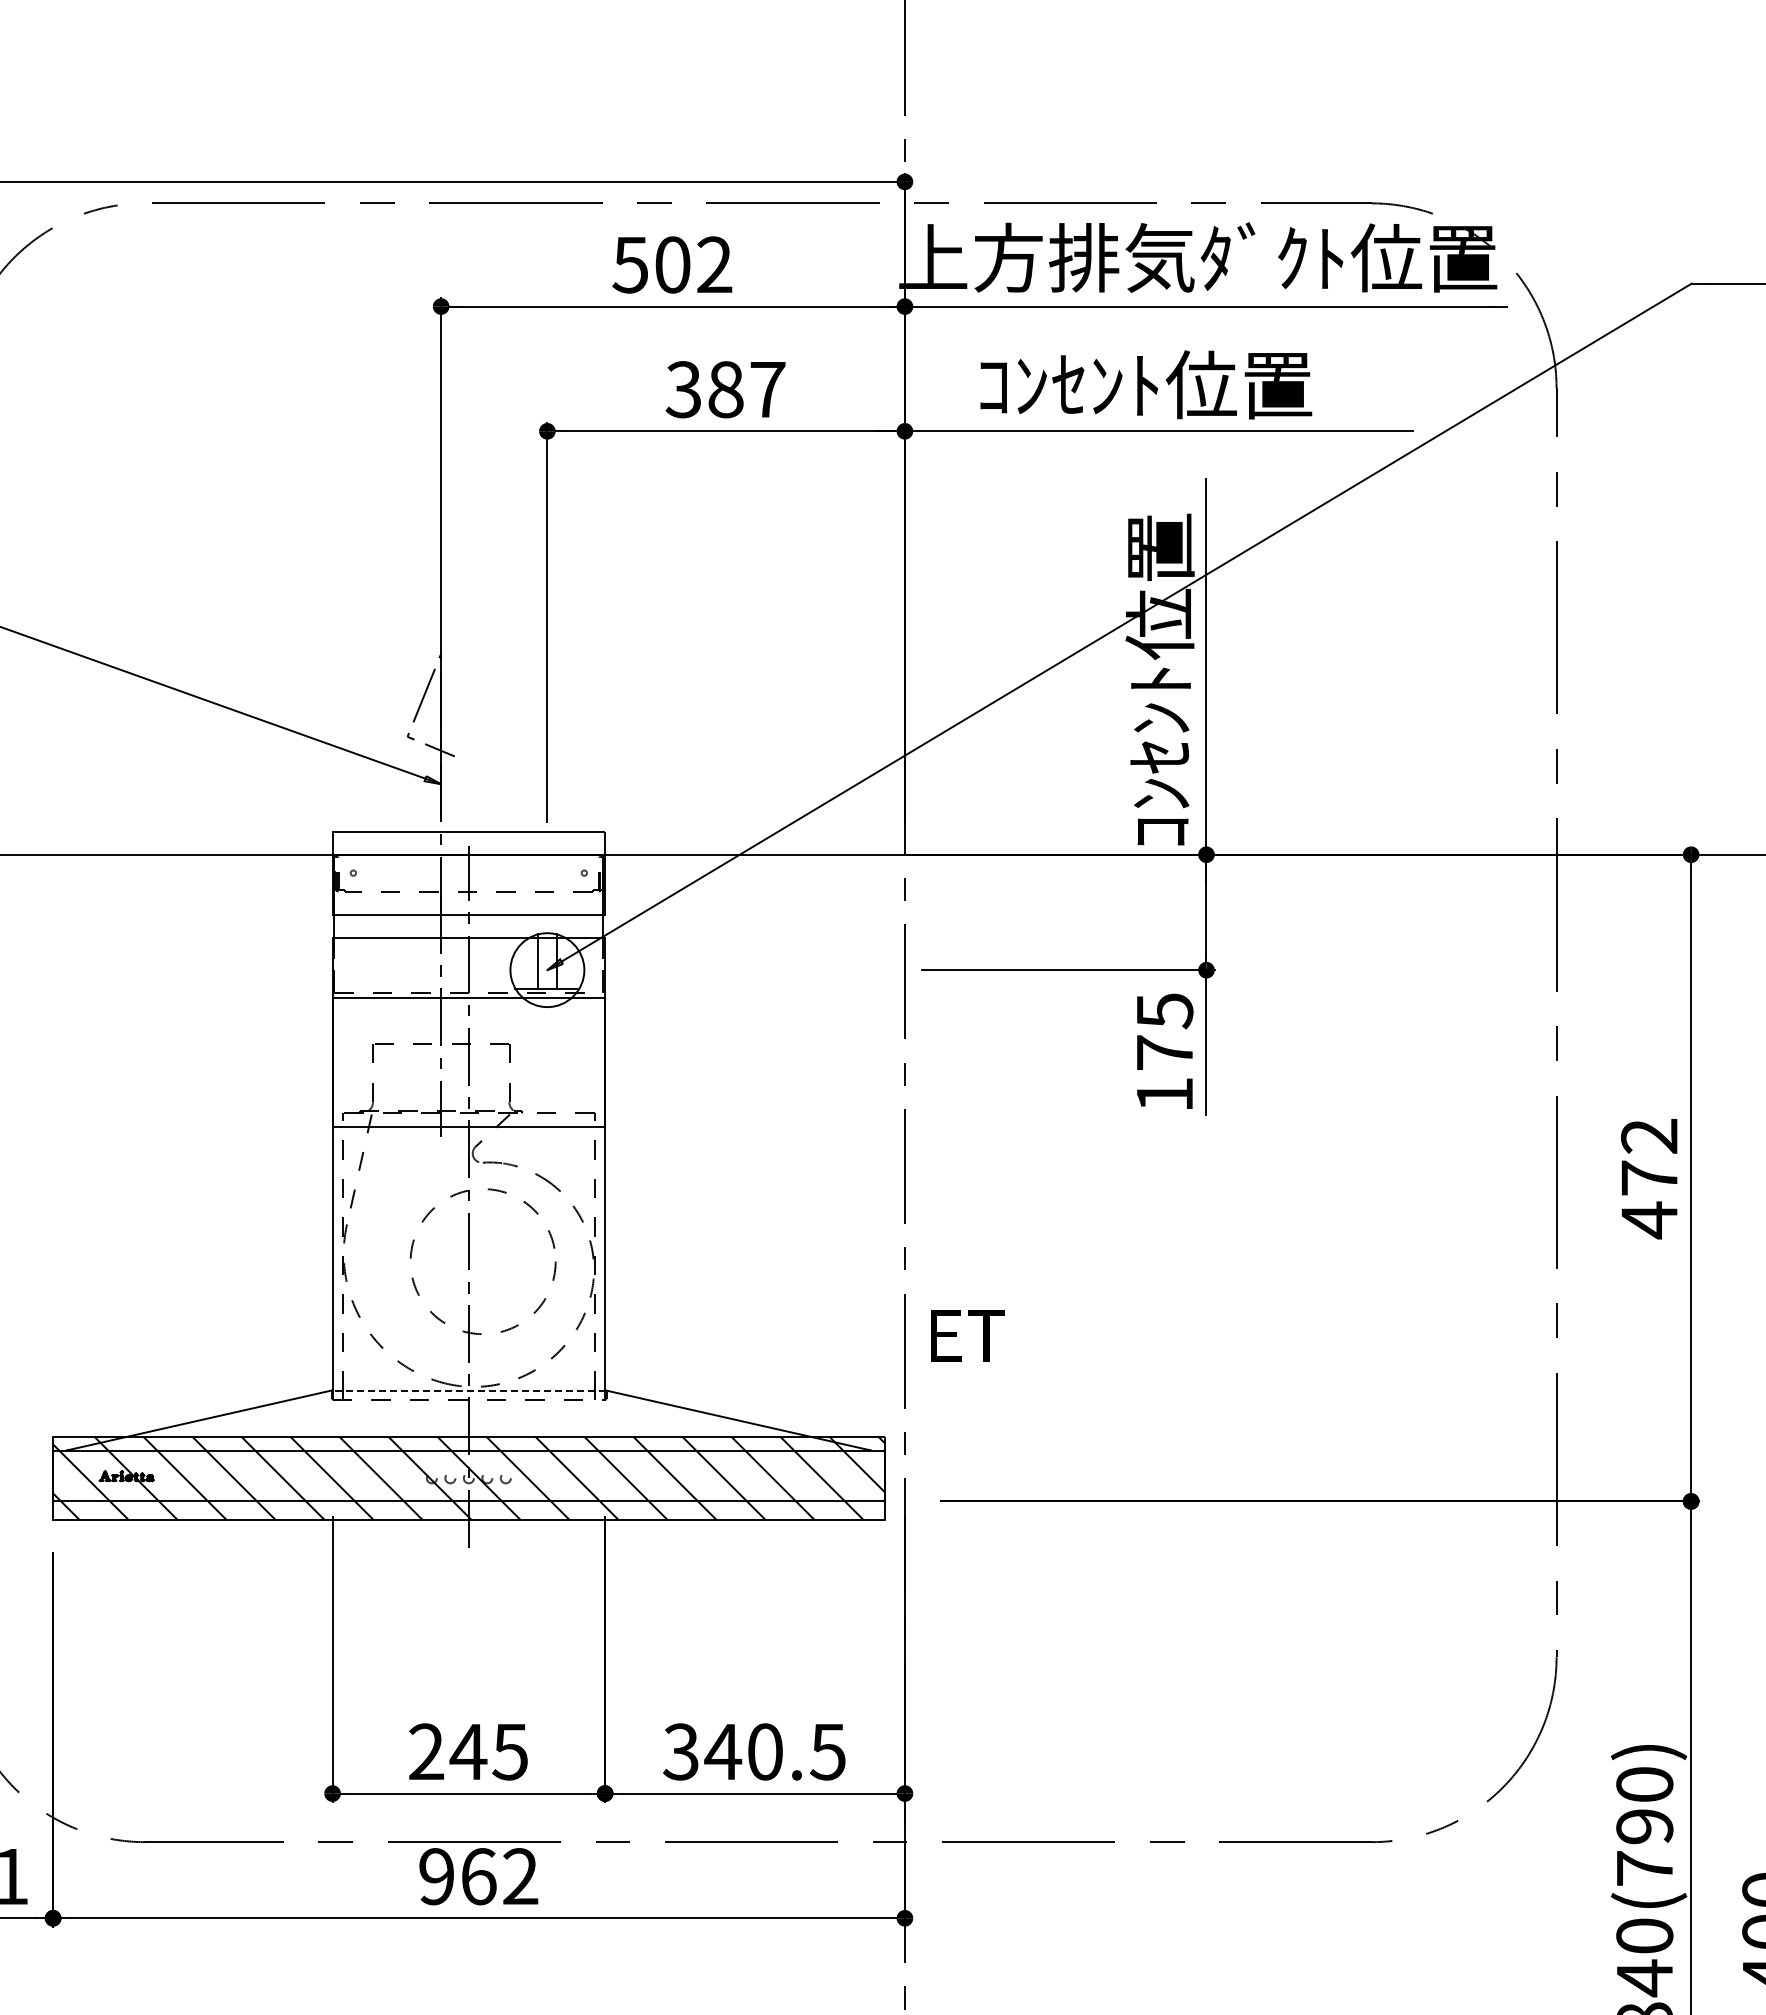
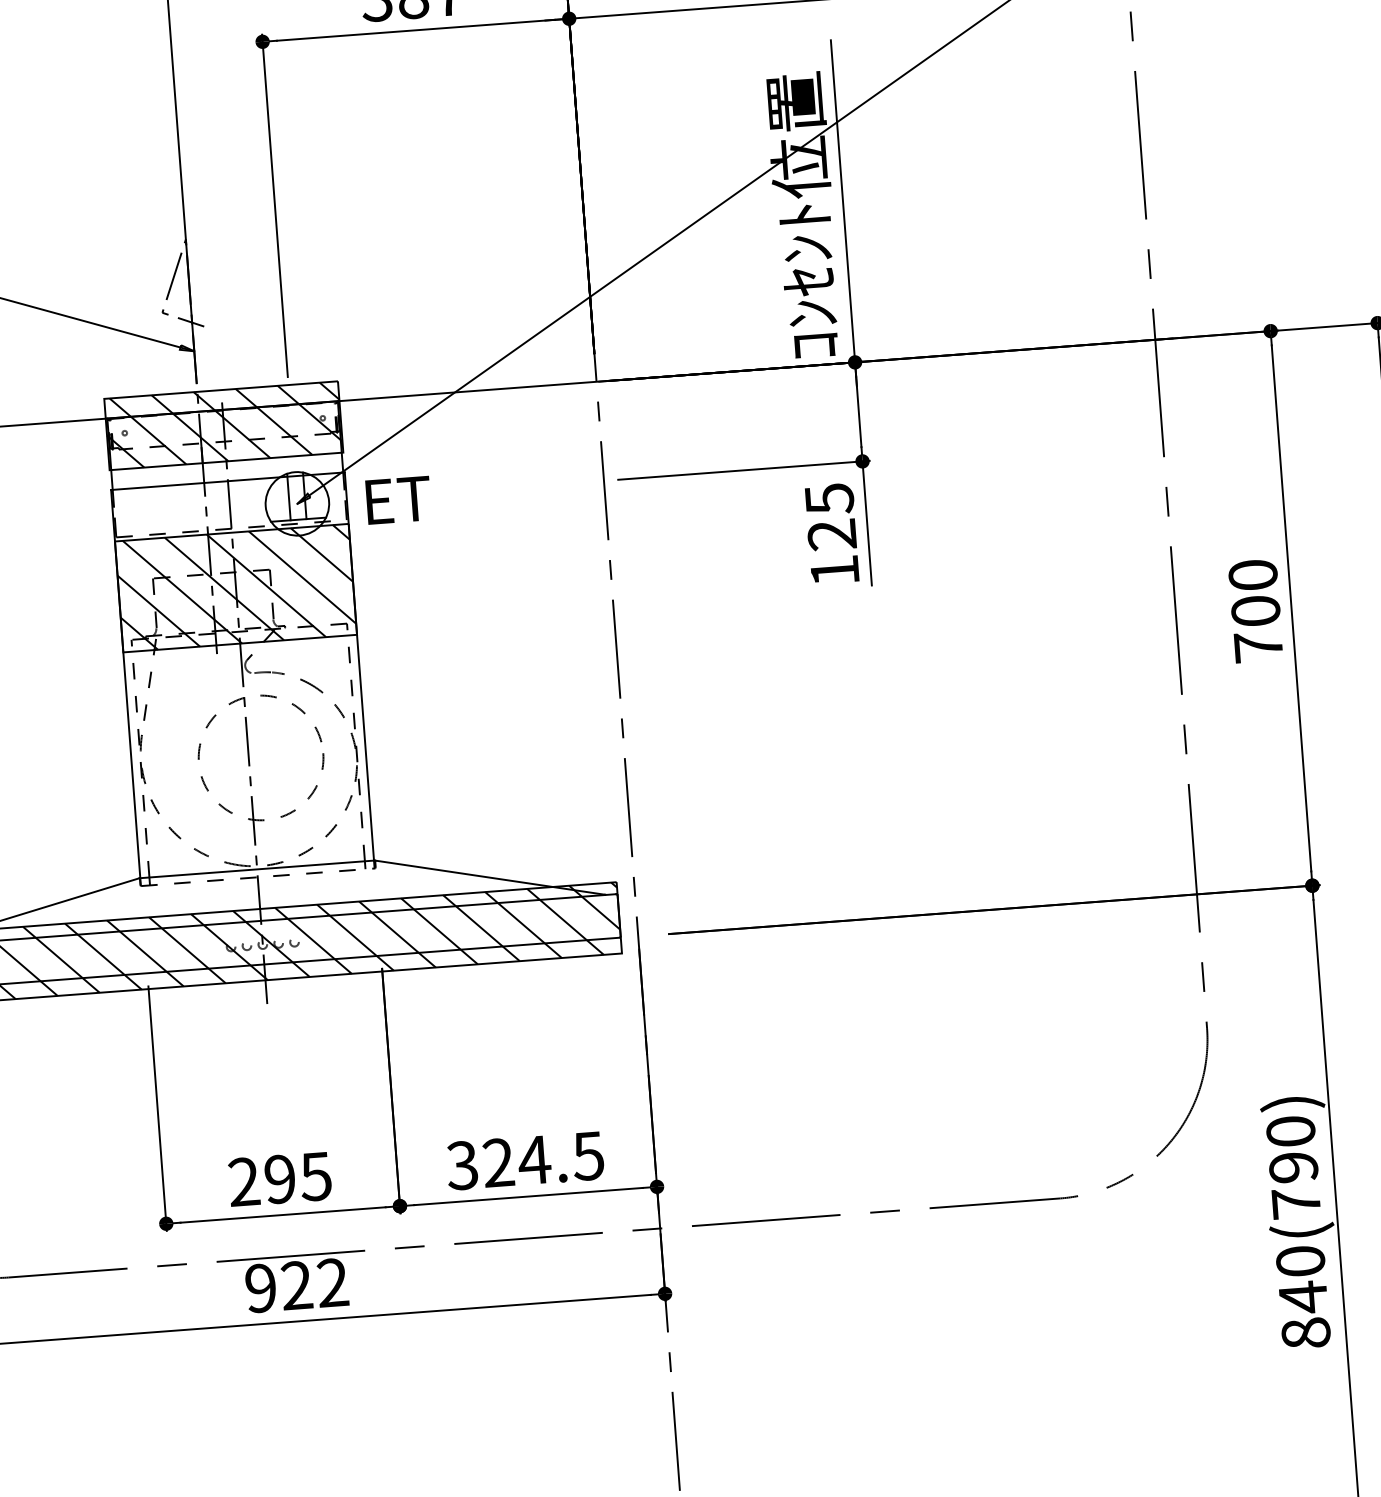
hatch: (468, 872) -> (223, 425), added
text: (1164, 1052) -> (831, 534), 175 -> 125
hatch: (468, 1062) -> (235, 588), added
text: (1649, 1178) -> (1255, 611), 472 -> 700
text: (967, 1335) -> (398, 500), moved
line: (468, 1390) -> (256, 869), dashed -> solid
text: (468, 1751) -> (280, 1178), 245 -> 295
text: (744, 1751) -> (516, 1161), 340.5 -> 324.5
text: (478, 1876) -> (296, 1285), 962 -> 922

